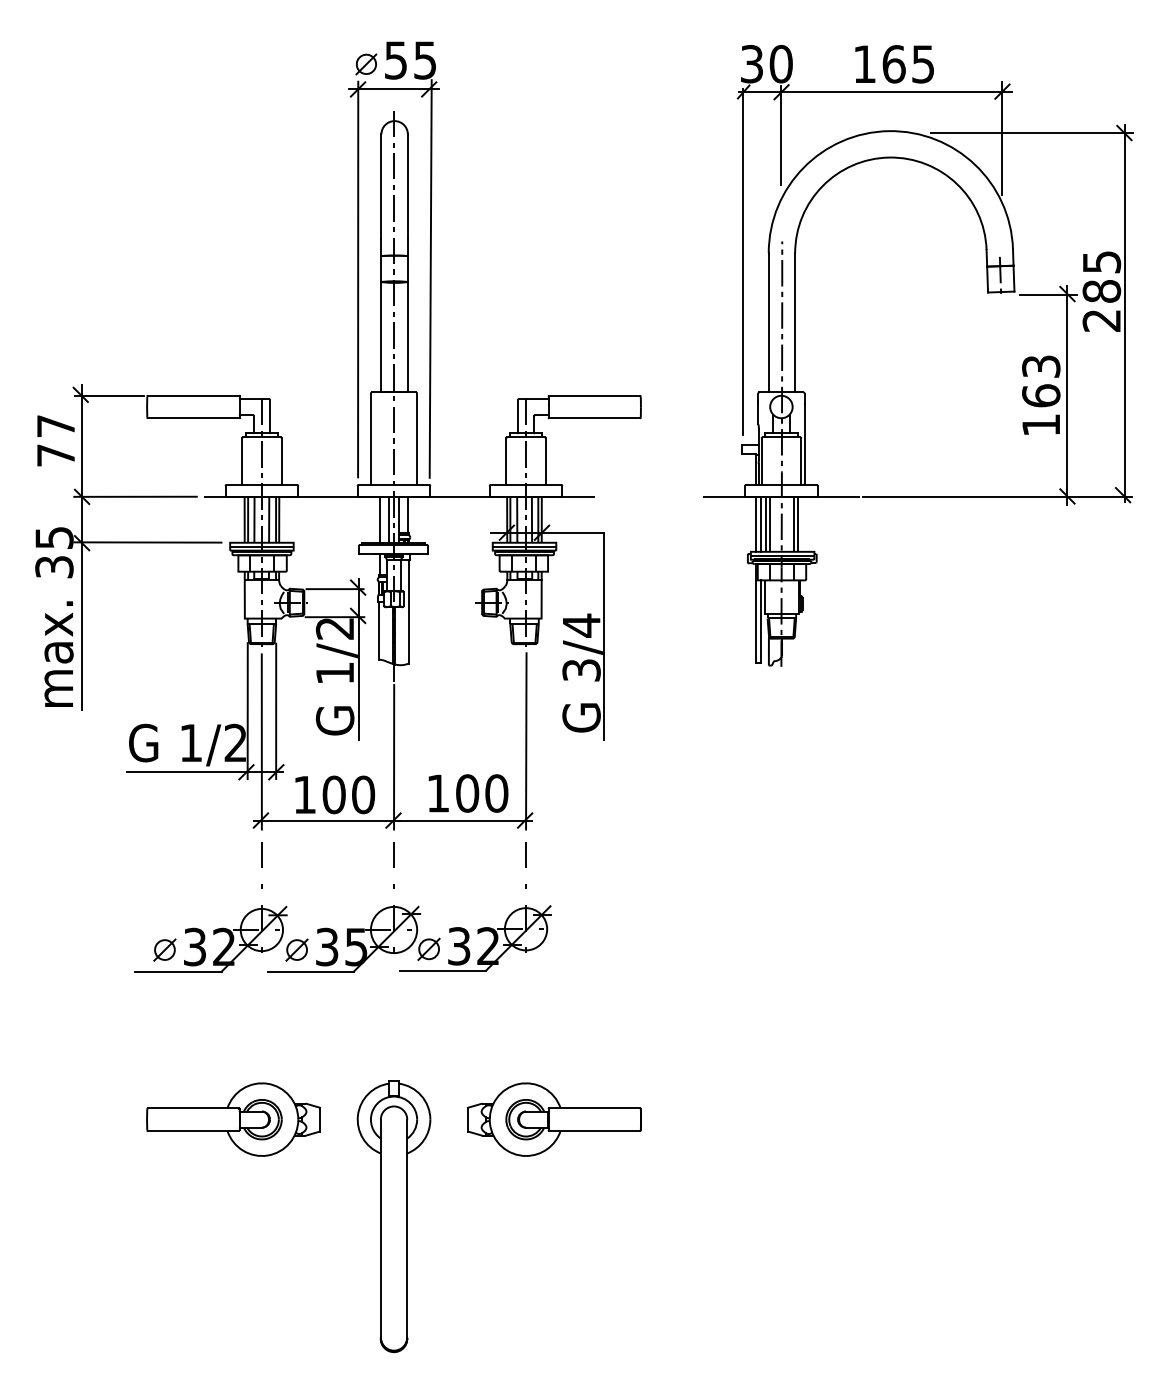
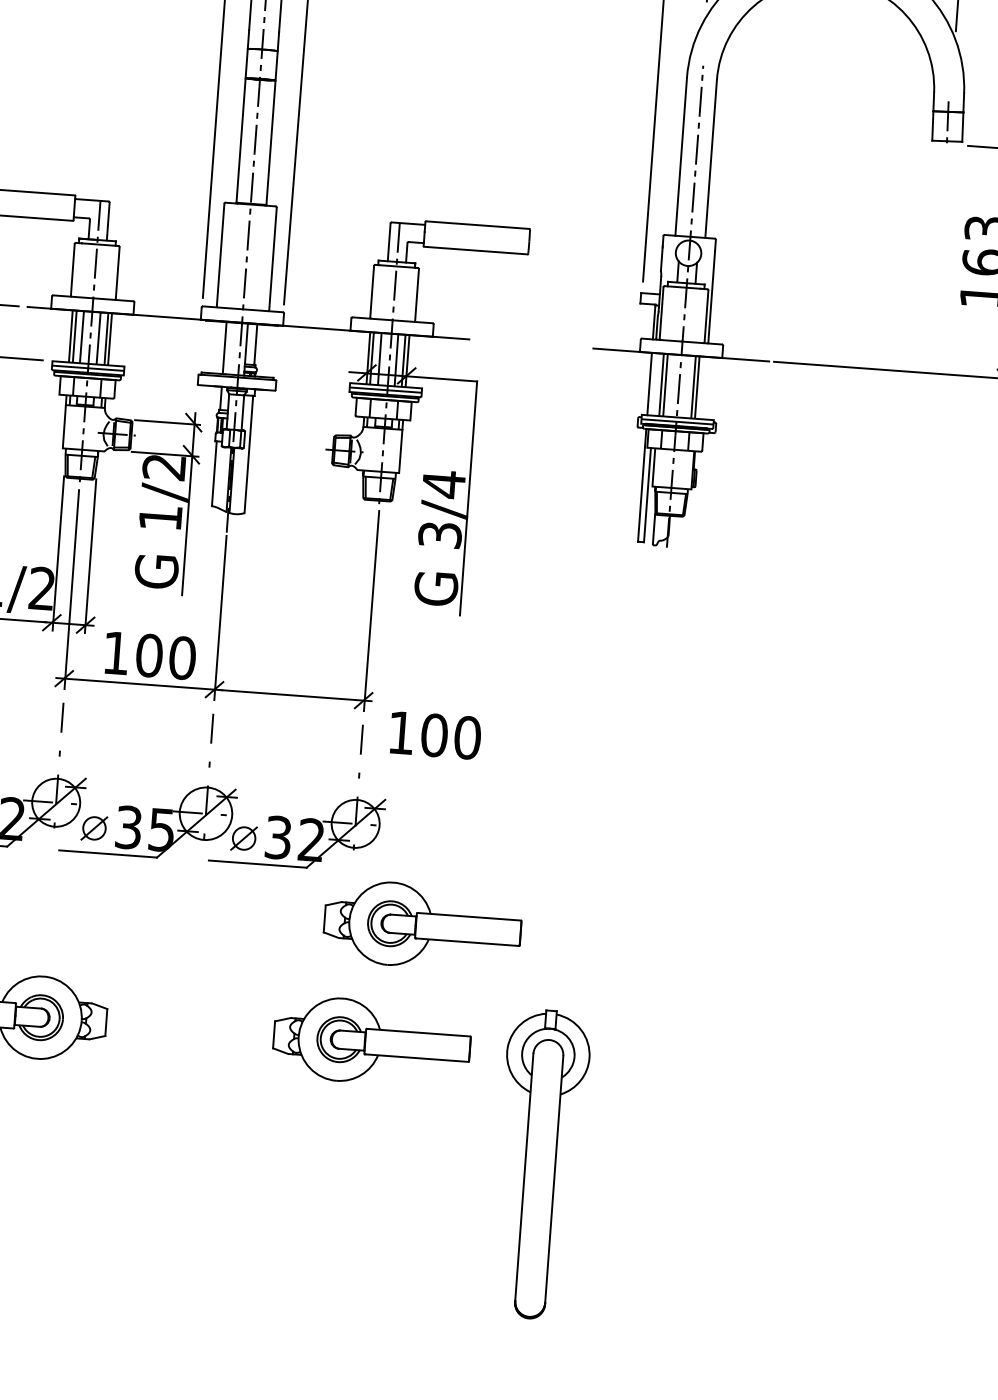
line: (388, 520) -> (233, 349), removed
line: (760, 524) -> (655, 384), removed
text: (468, 793) -> (435, 735), moved
part: (591, 1014) -> (422, 925), added
part: (393, 1216) -> (539, 1164), moved

